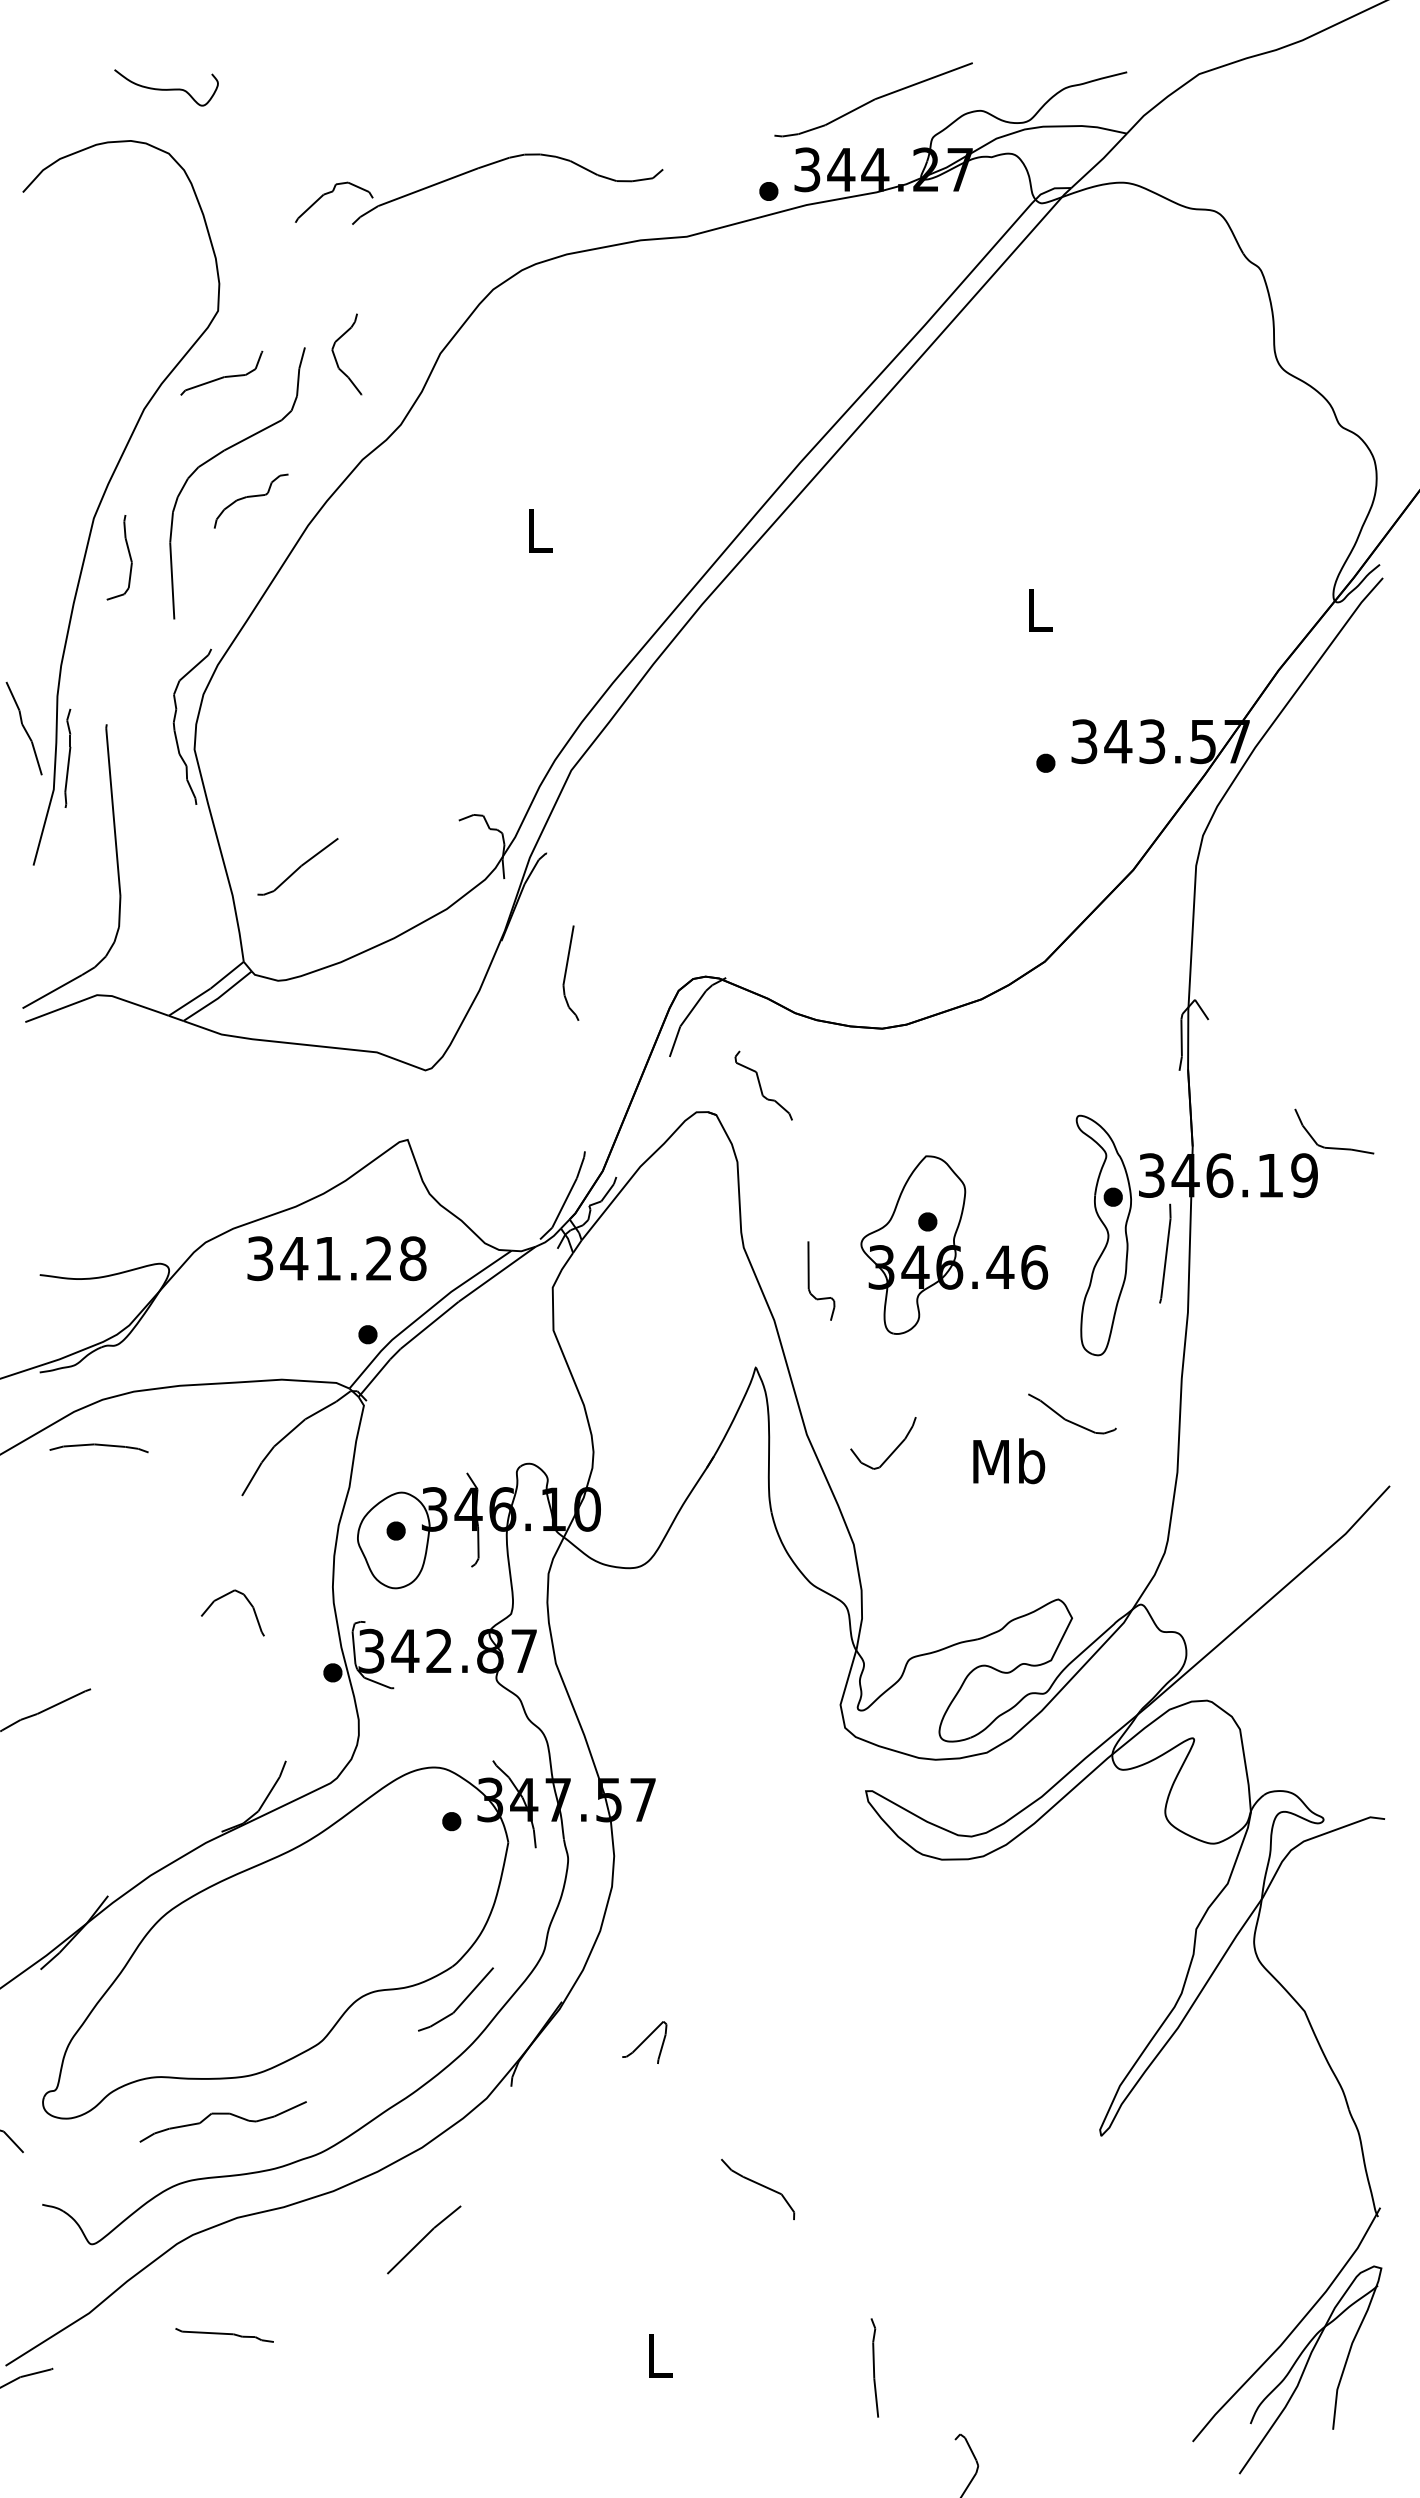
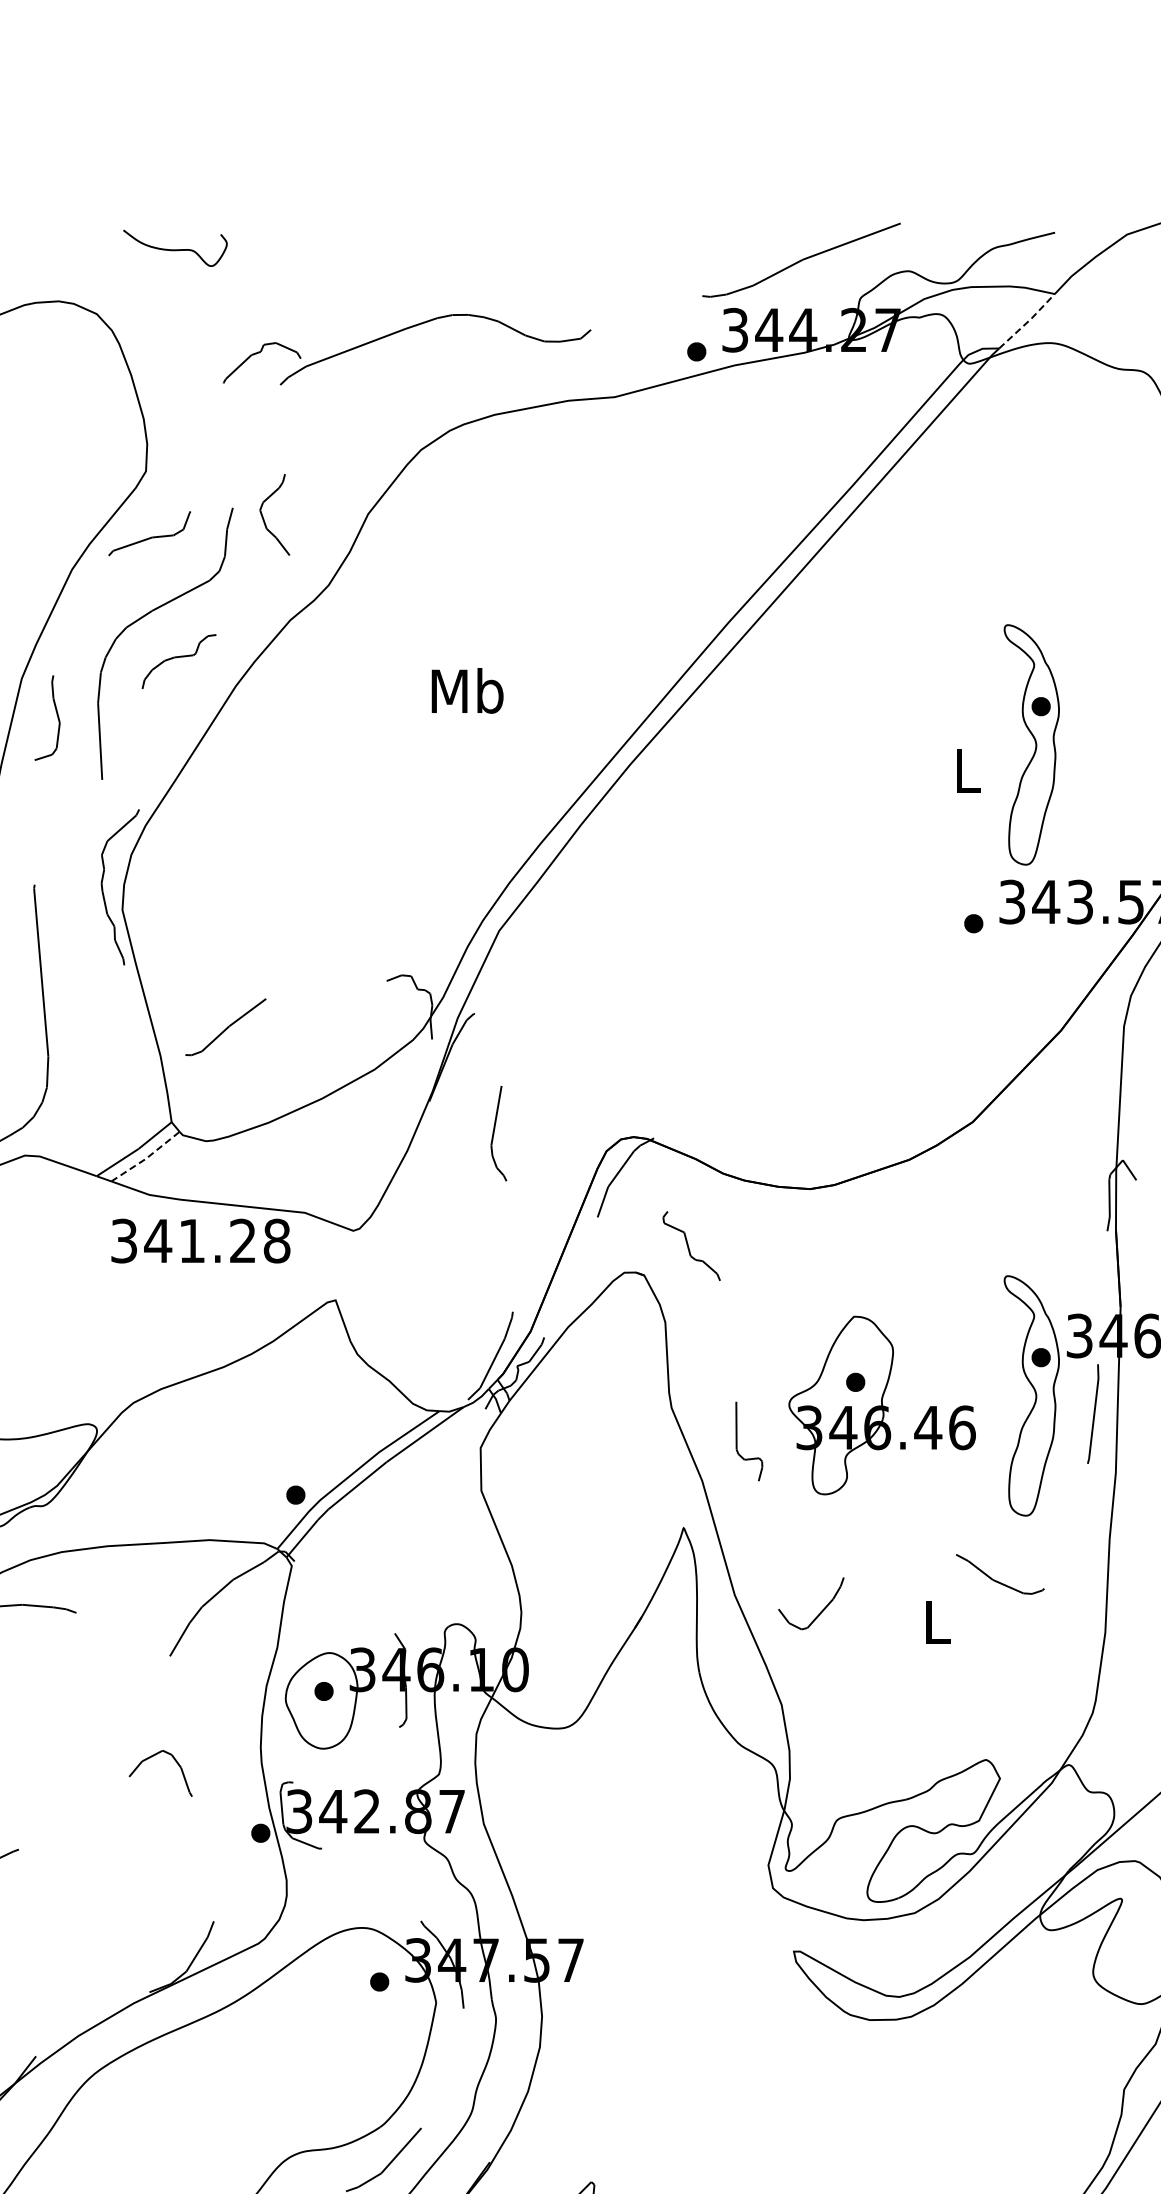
curve: (167, 88) -> (176, 248), moved
line: (1100, 160) -> (1028, 320), solid -> dashed
text: (539, 530) -> (467, 690), L -> Mb
part: (1103, 584) -> (1031, 744), added
line: (218, 997) -> (146, 1157), solid -> dashed
text: (336, 1258) -> (200, 1240), moved
text: (1009, 1461) -> (937, 1621), Mb -> L

